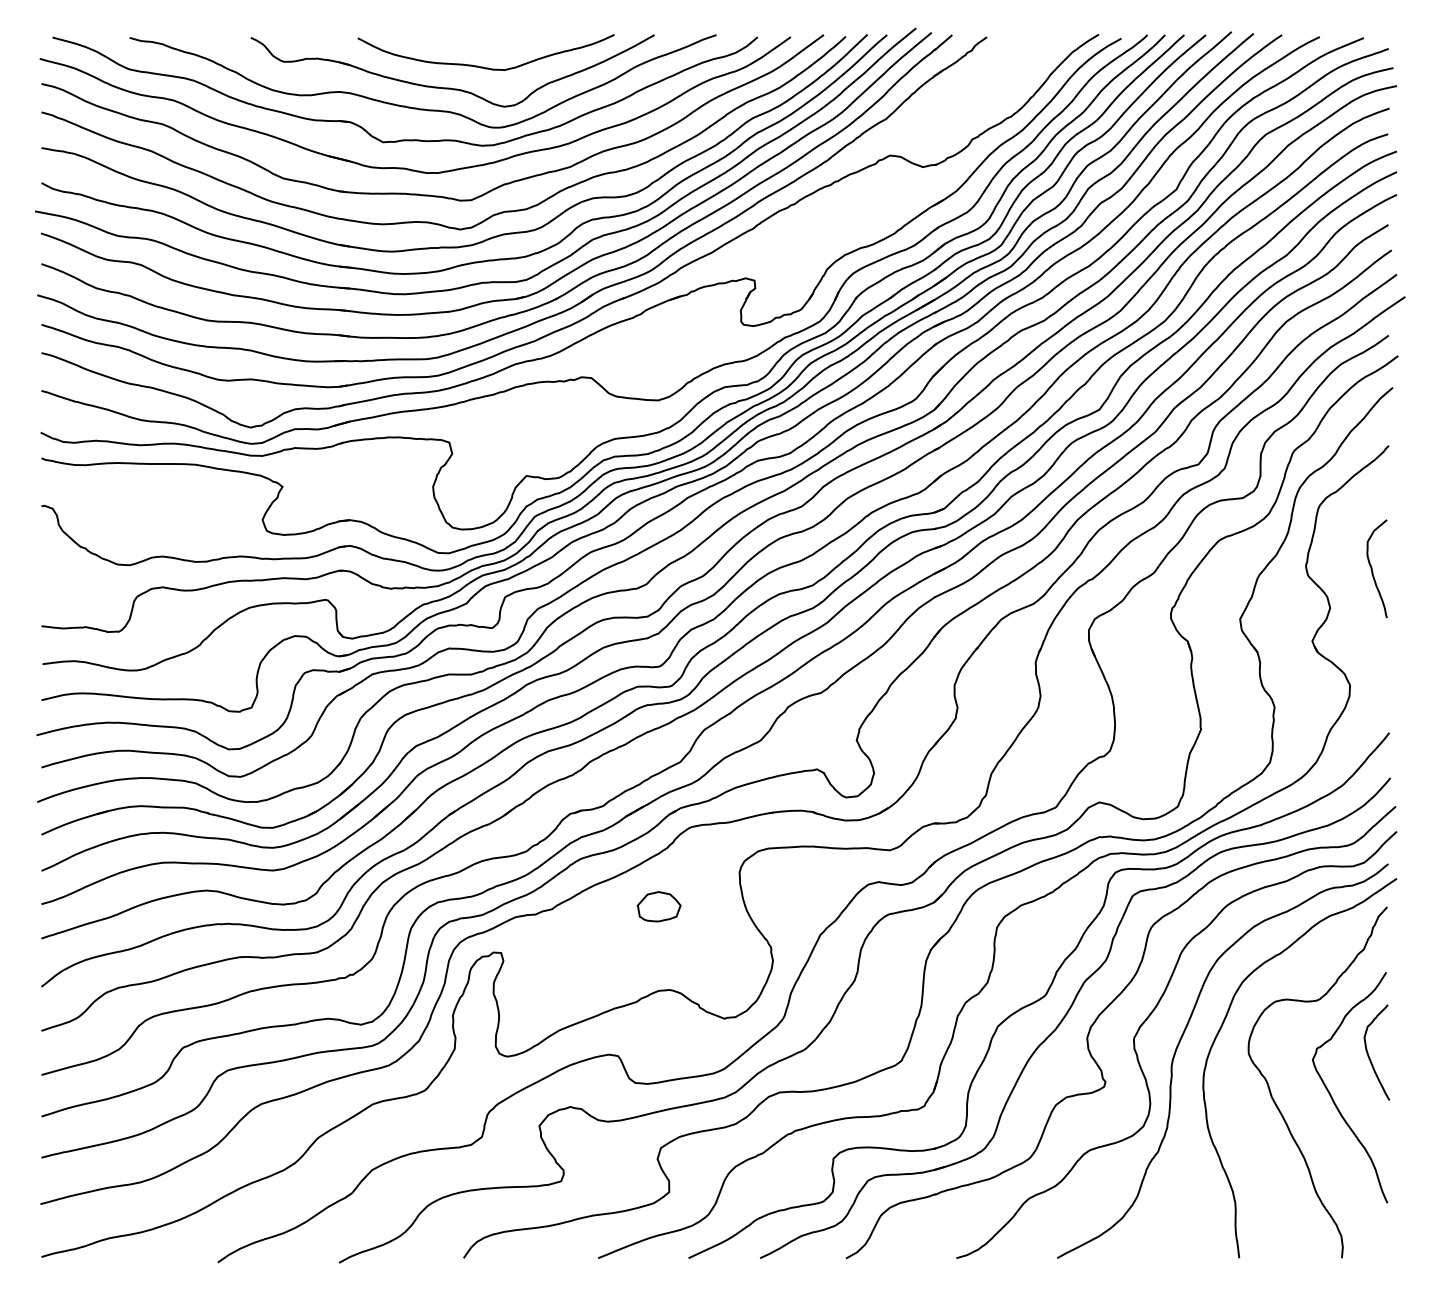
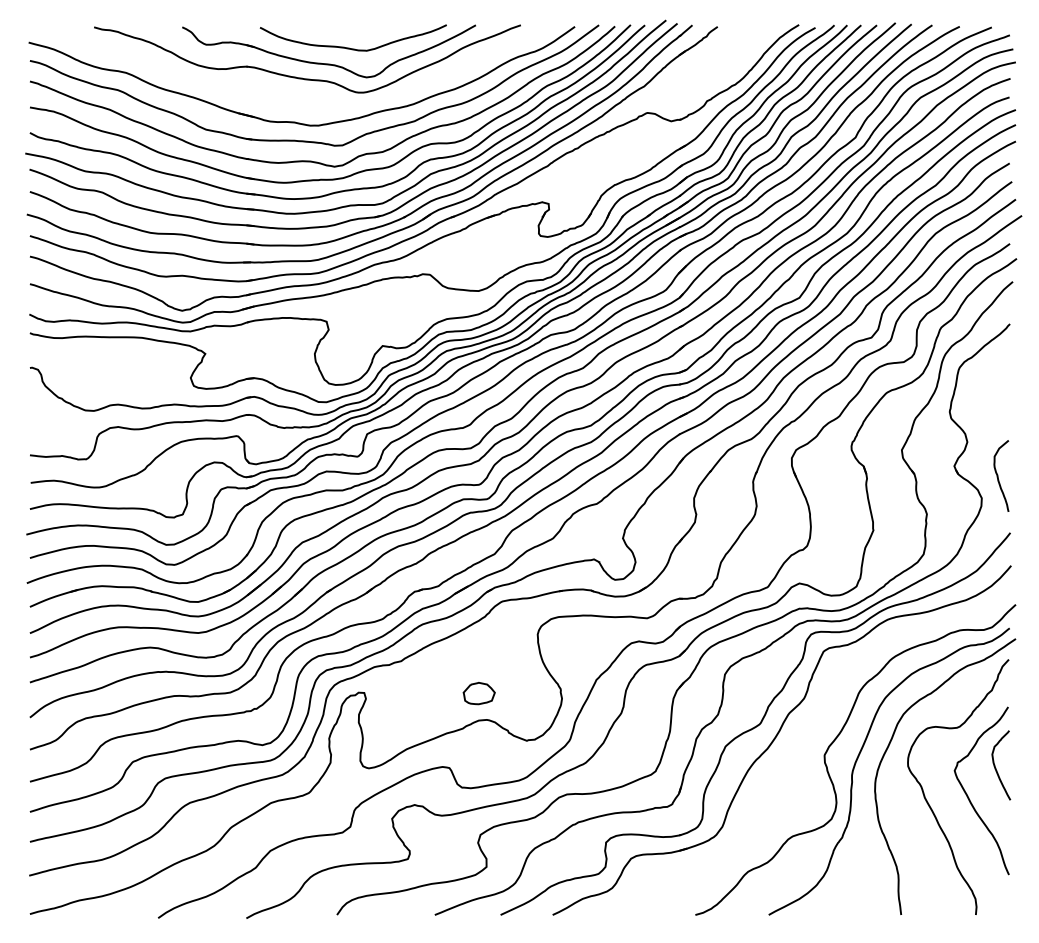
part: (405, 139) -> (294, 101), removed
curve: (1372, 568) -> (998, 475), moved
part: (658, 906) -> (478, 693), moved
part: (1098, 1018) -> (798, 740), removed

